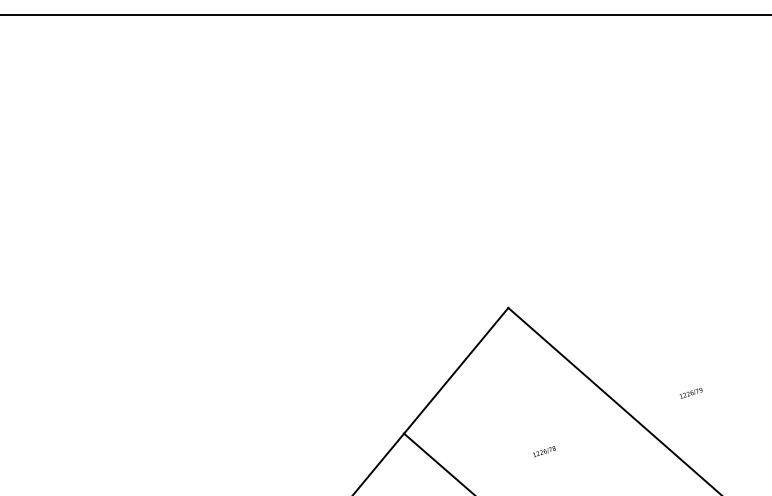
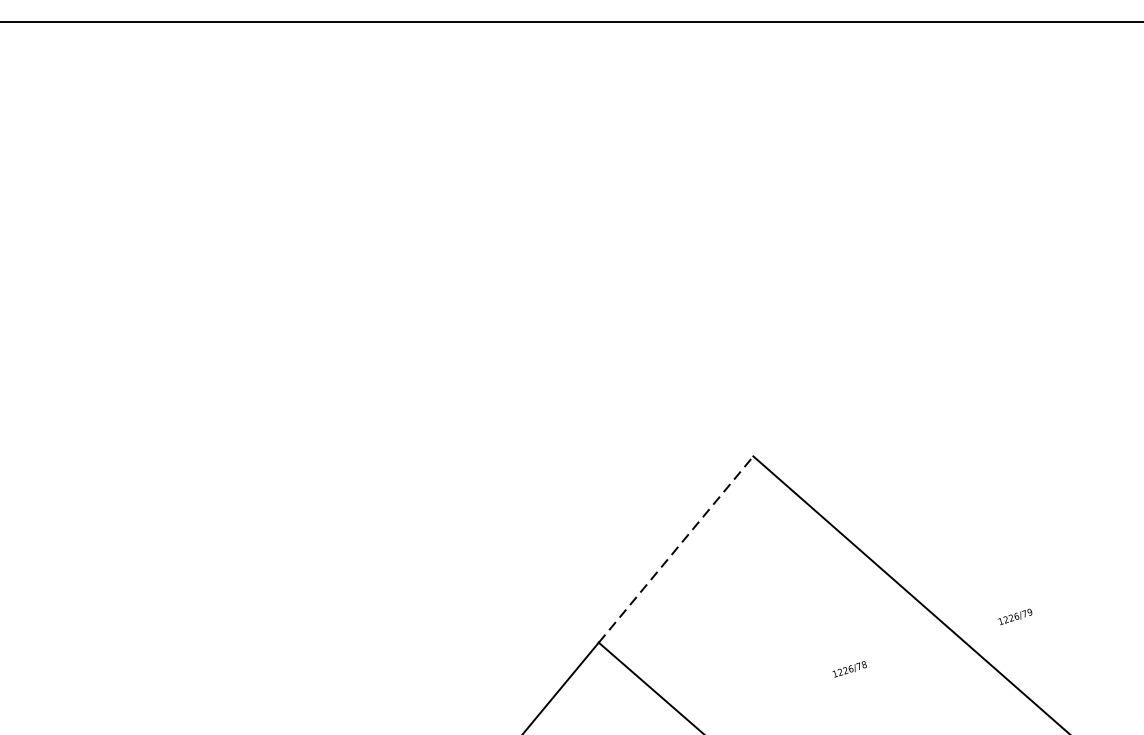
line: (456, 370) -> (676, 549), solid -> dashed
text: (690, 392) -> (1014, 615), moved
text: (544, 451) -> (849, 669), moved

